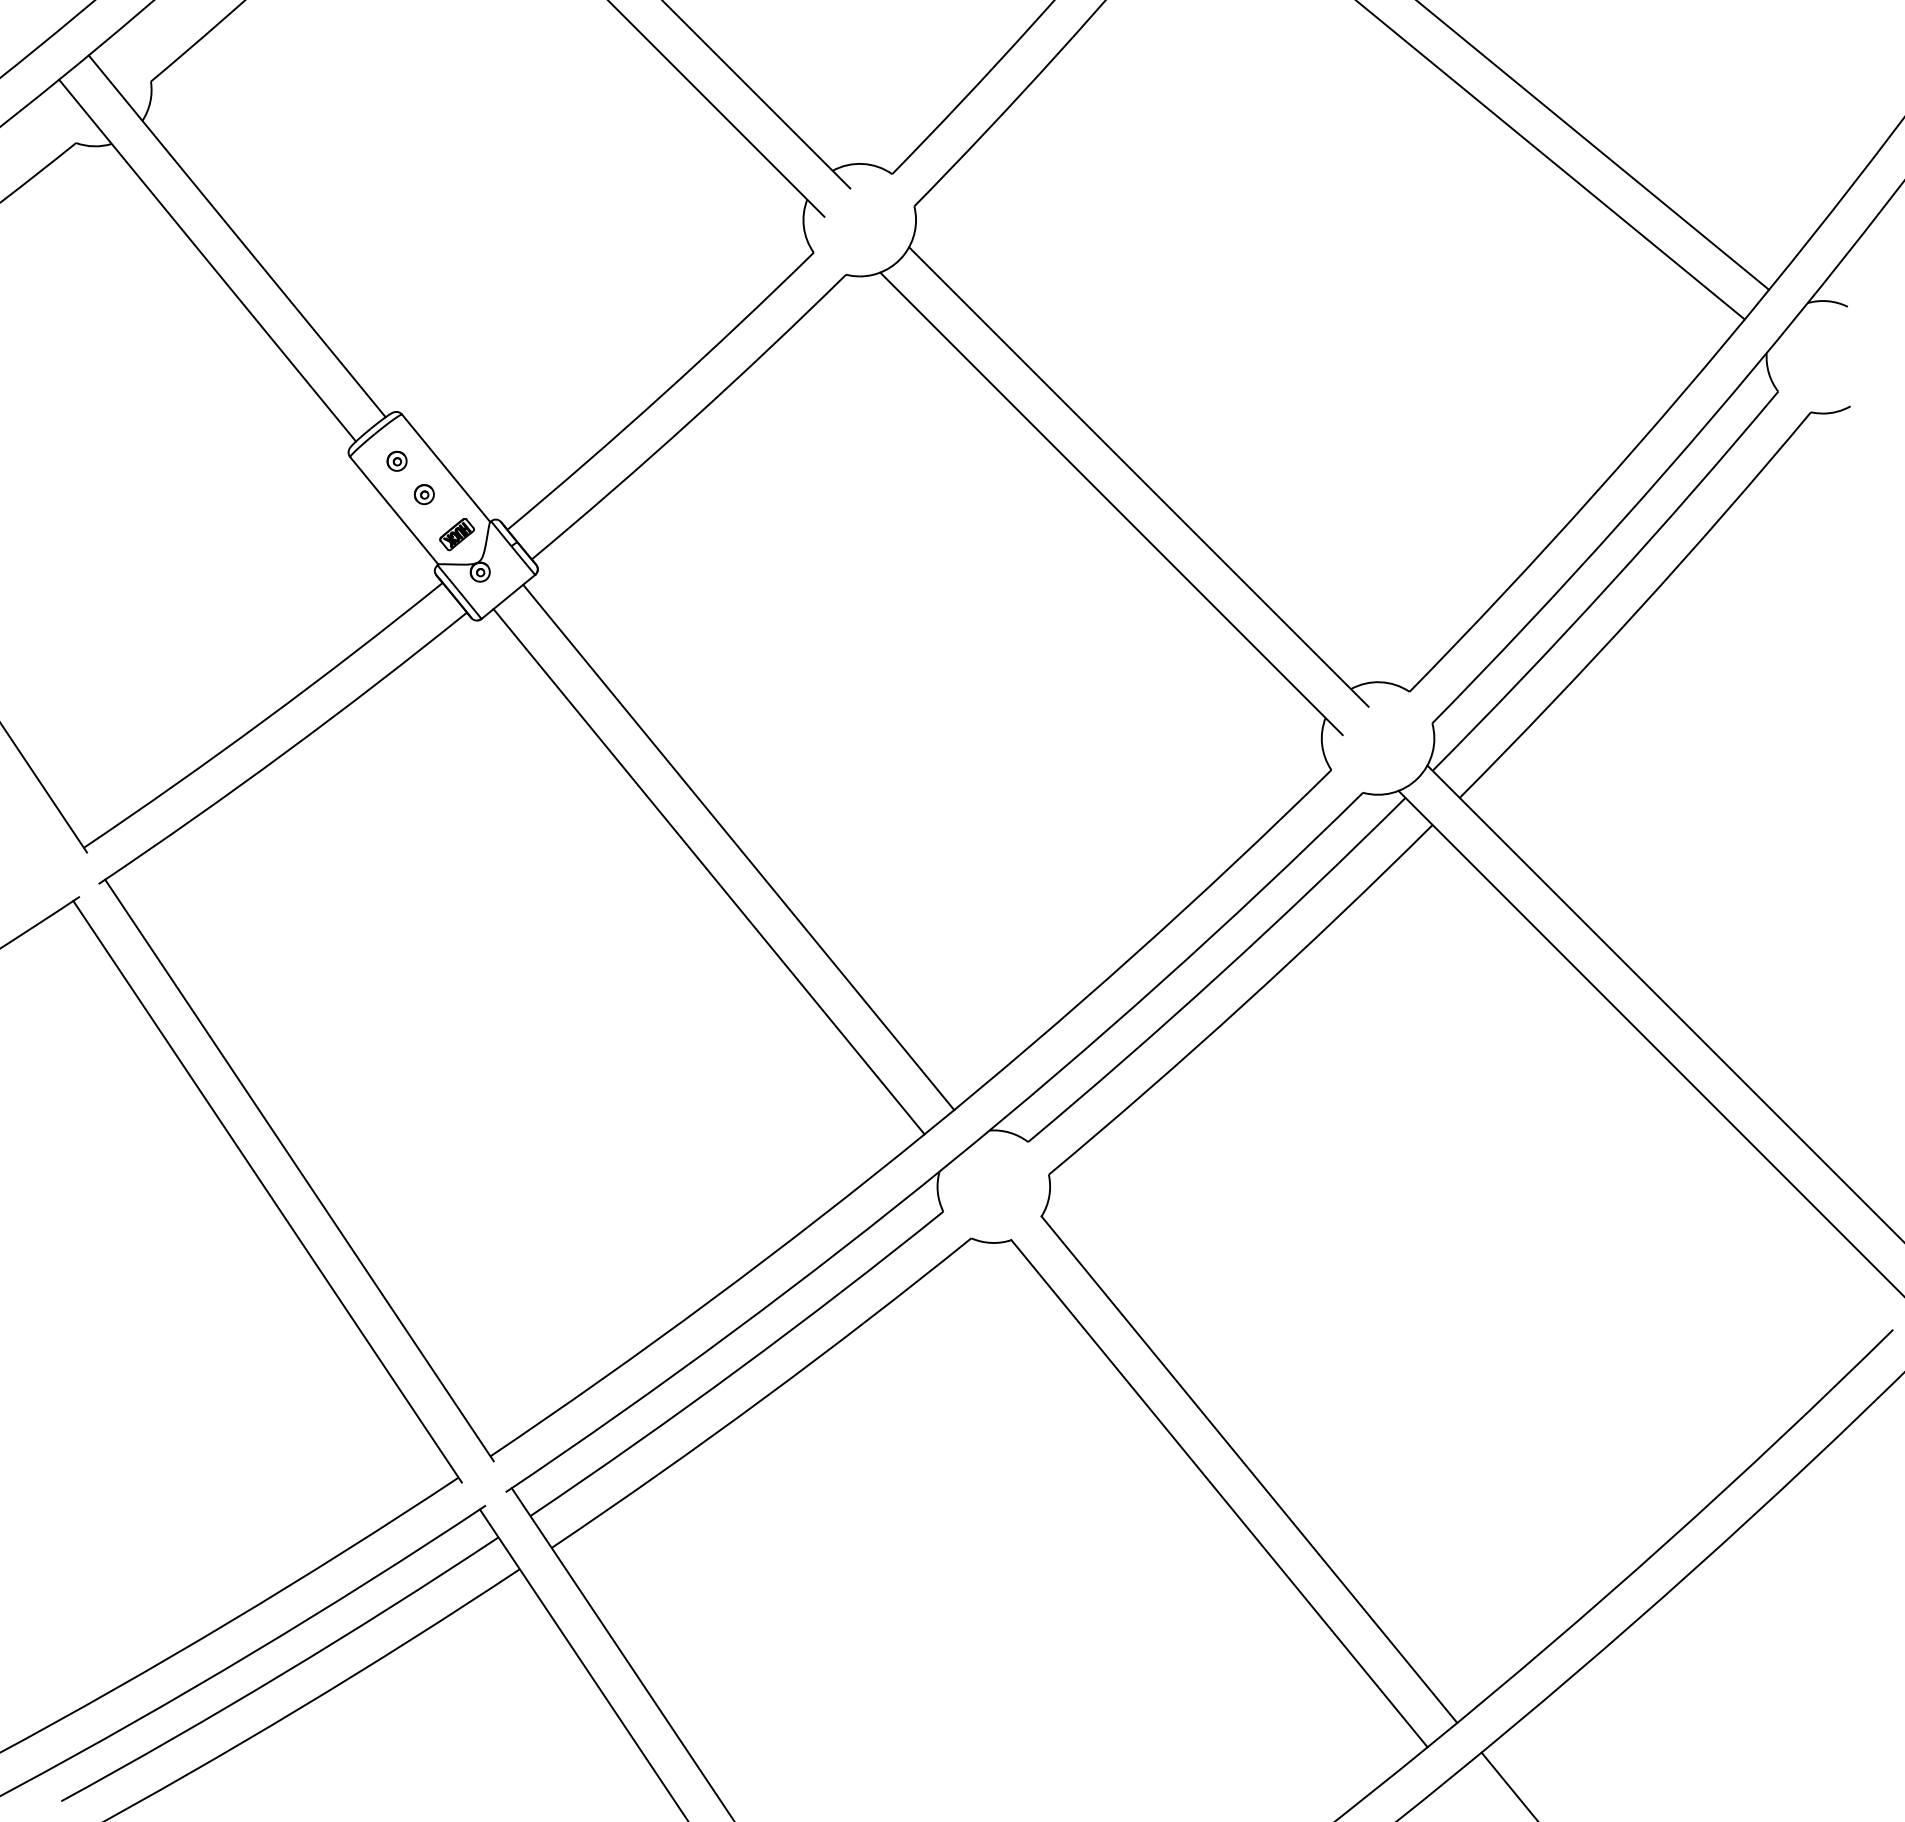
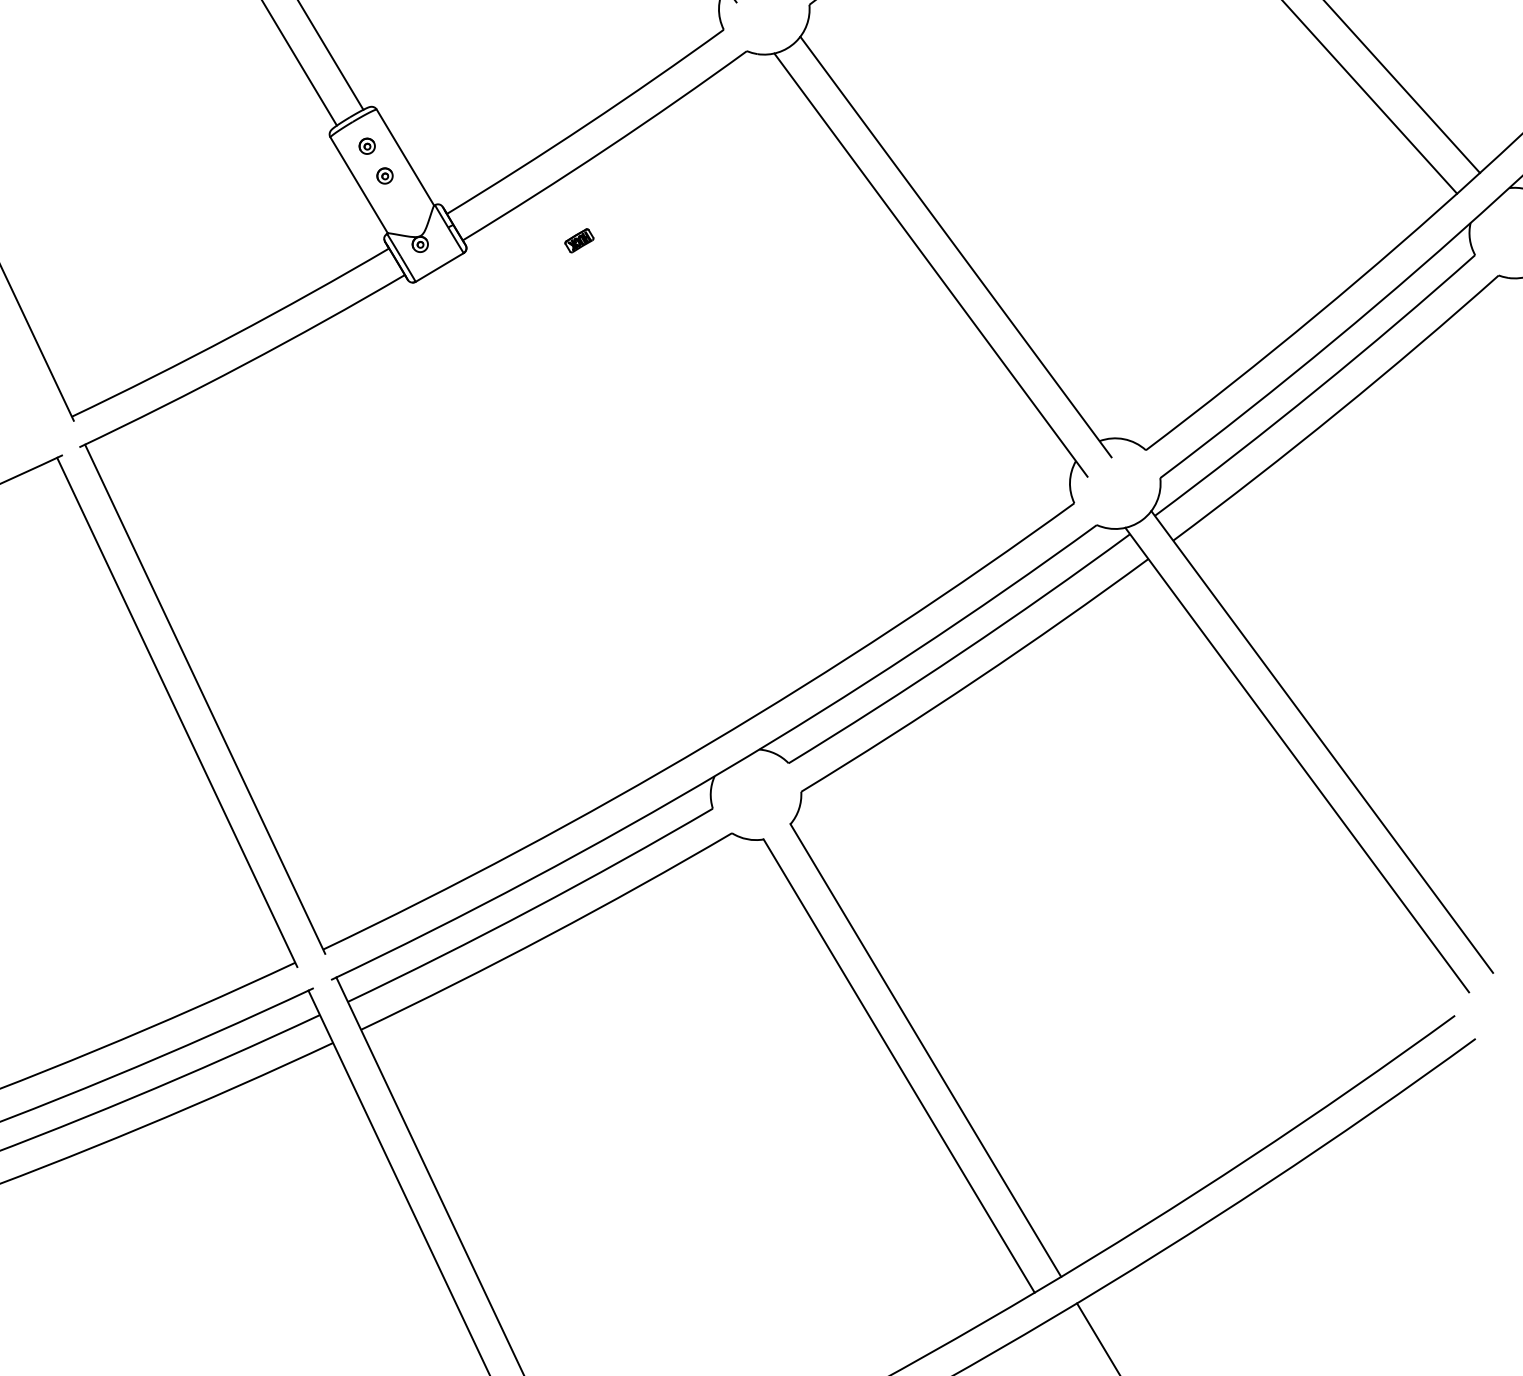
part: (456, 534) -> (578, 240), moved
line: (738, 847) -> (593, 494), removed
line: (708, 871) -> (566, 509), removed

